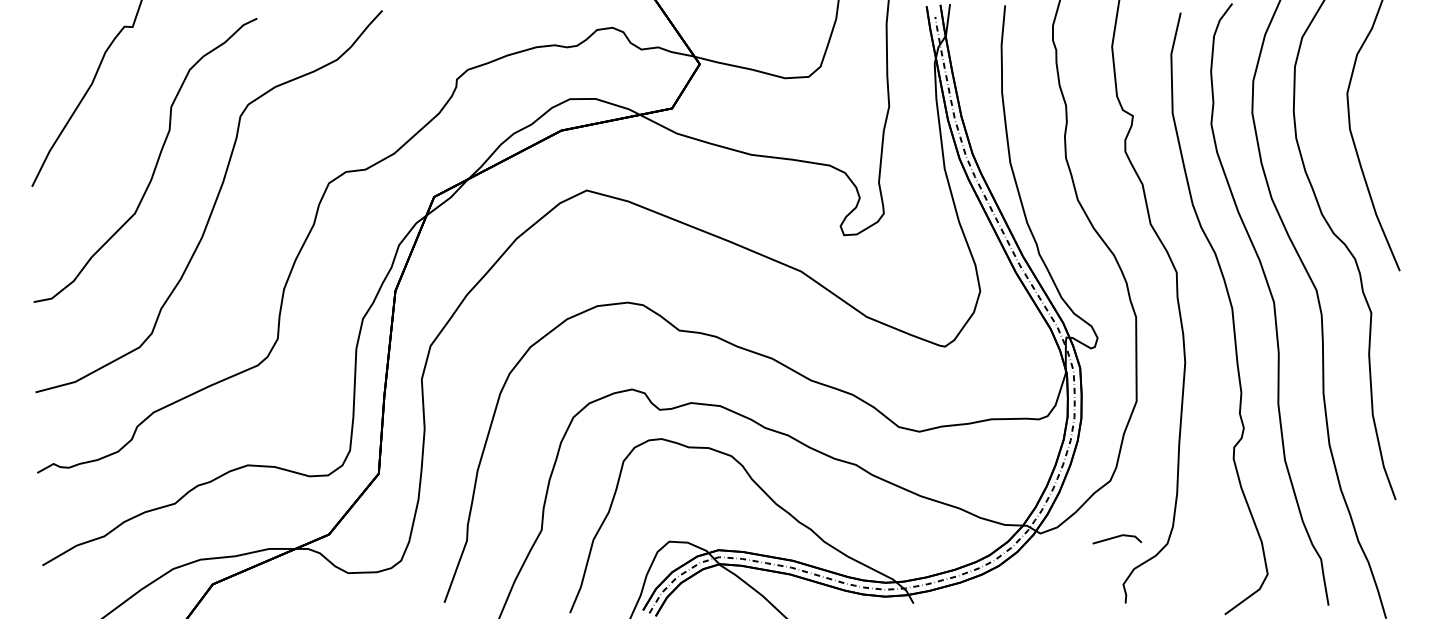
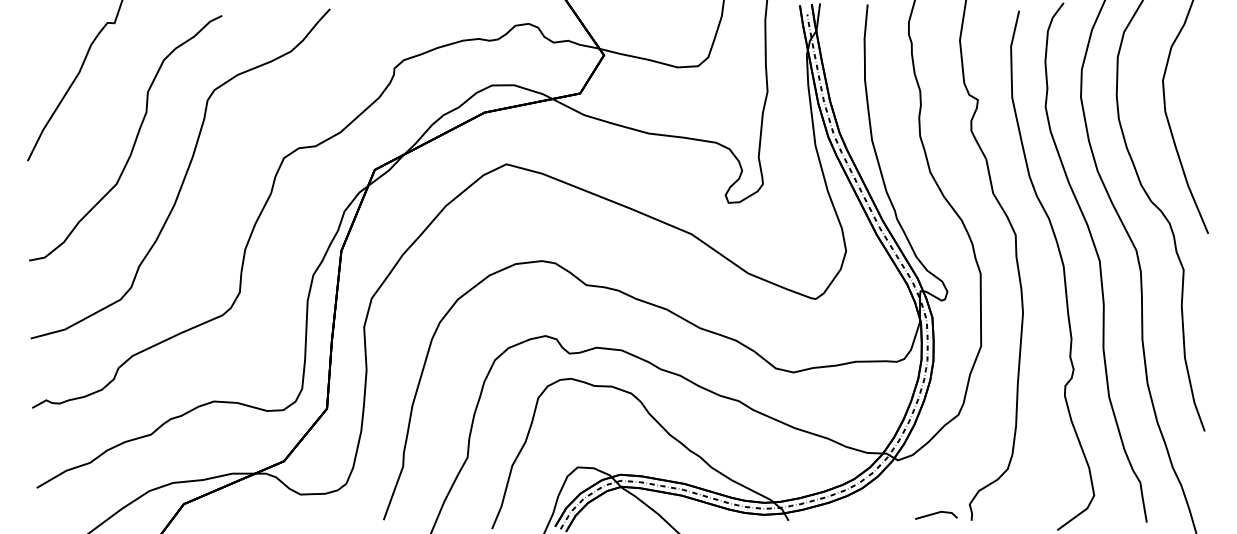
line: (1117, 537) -> (936, 513), moved

